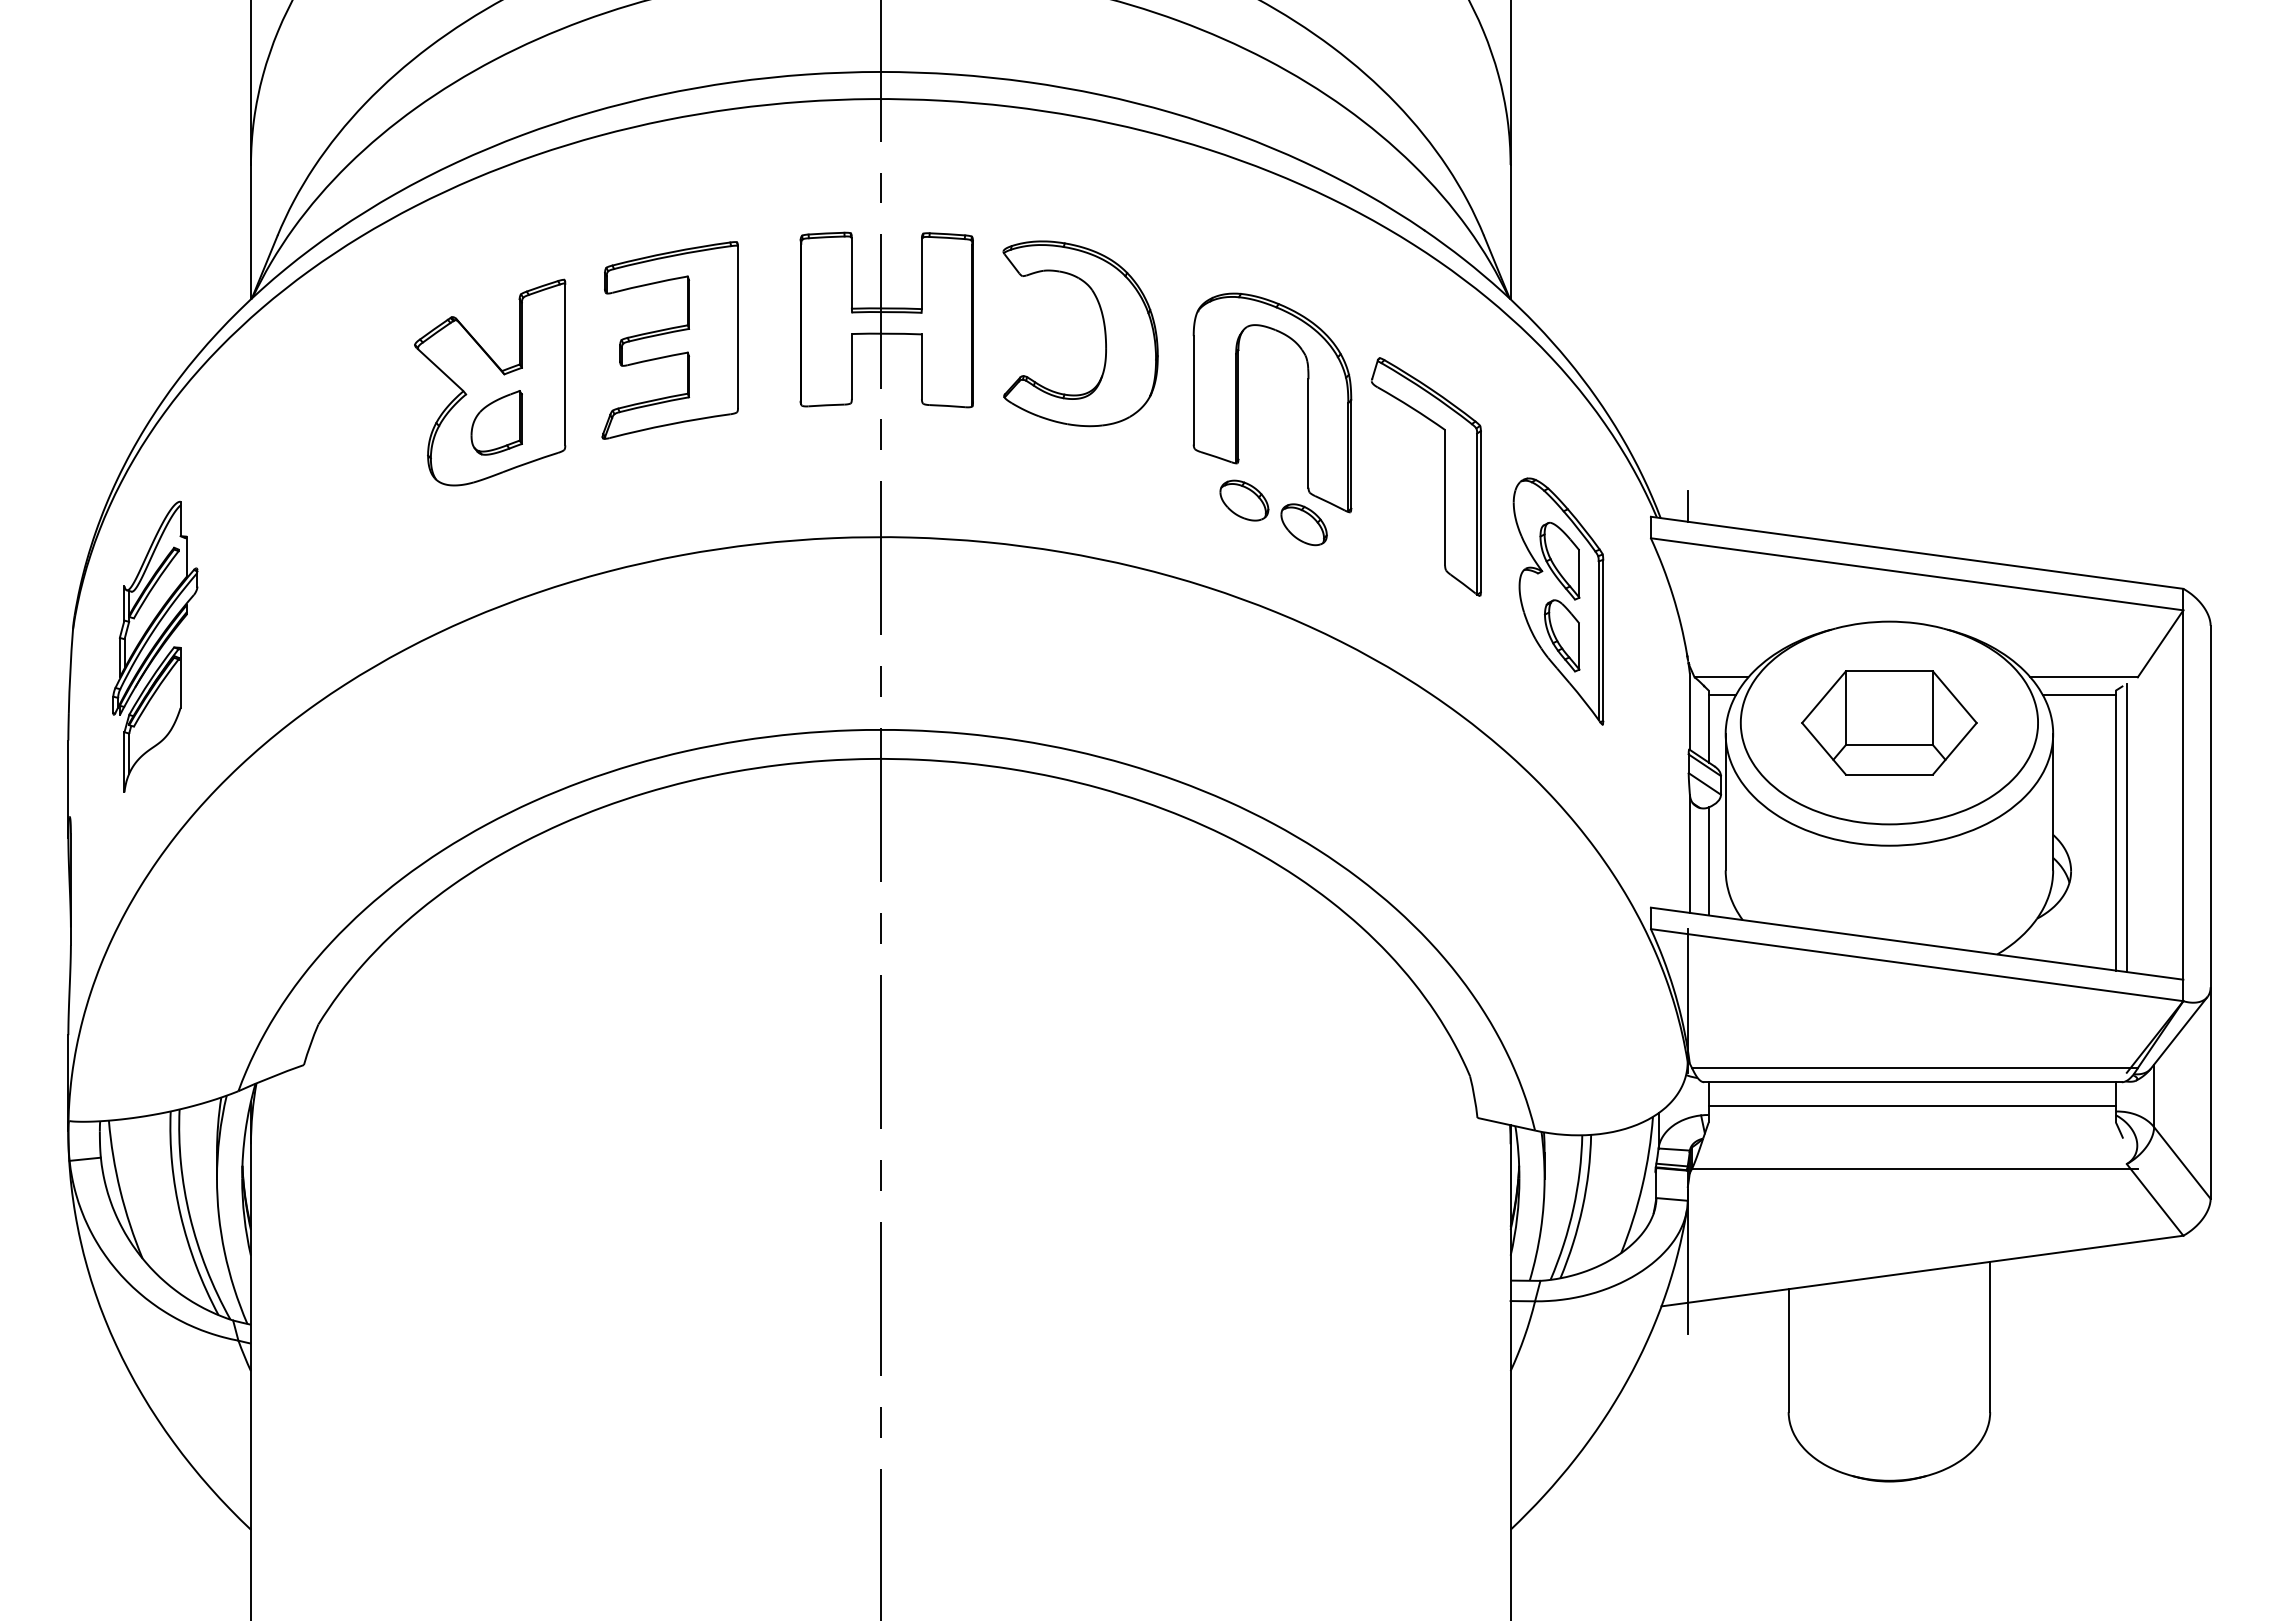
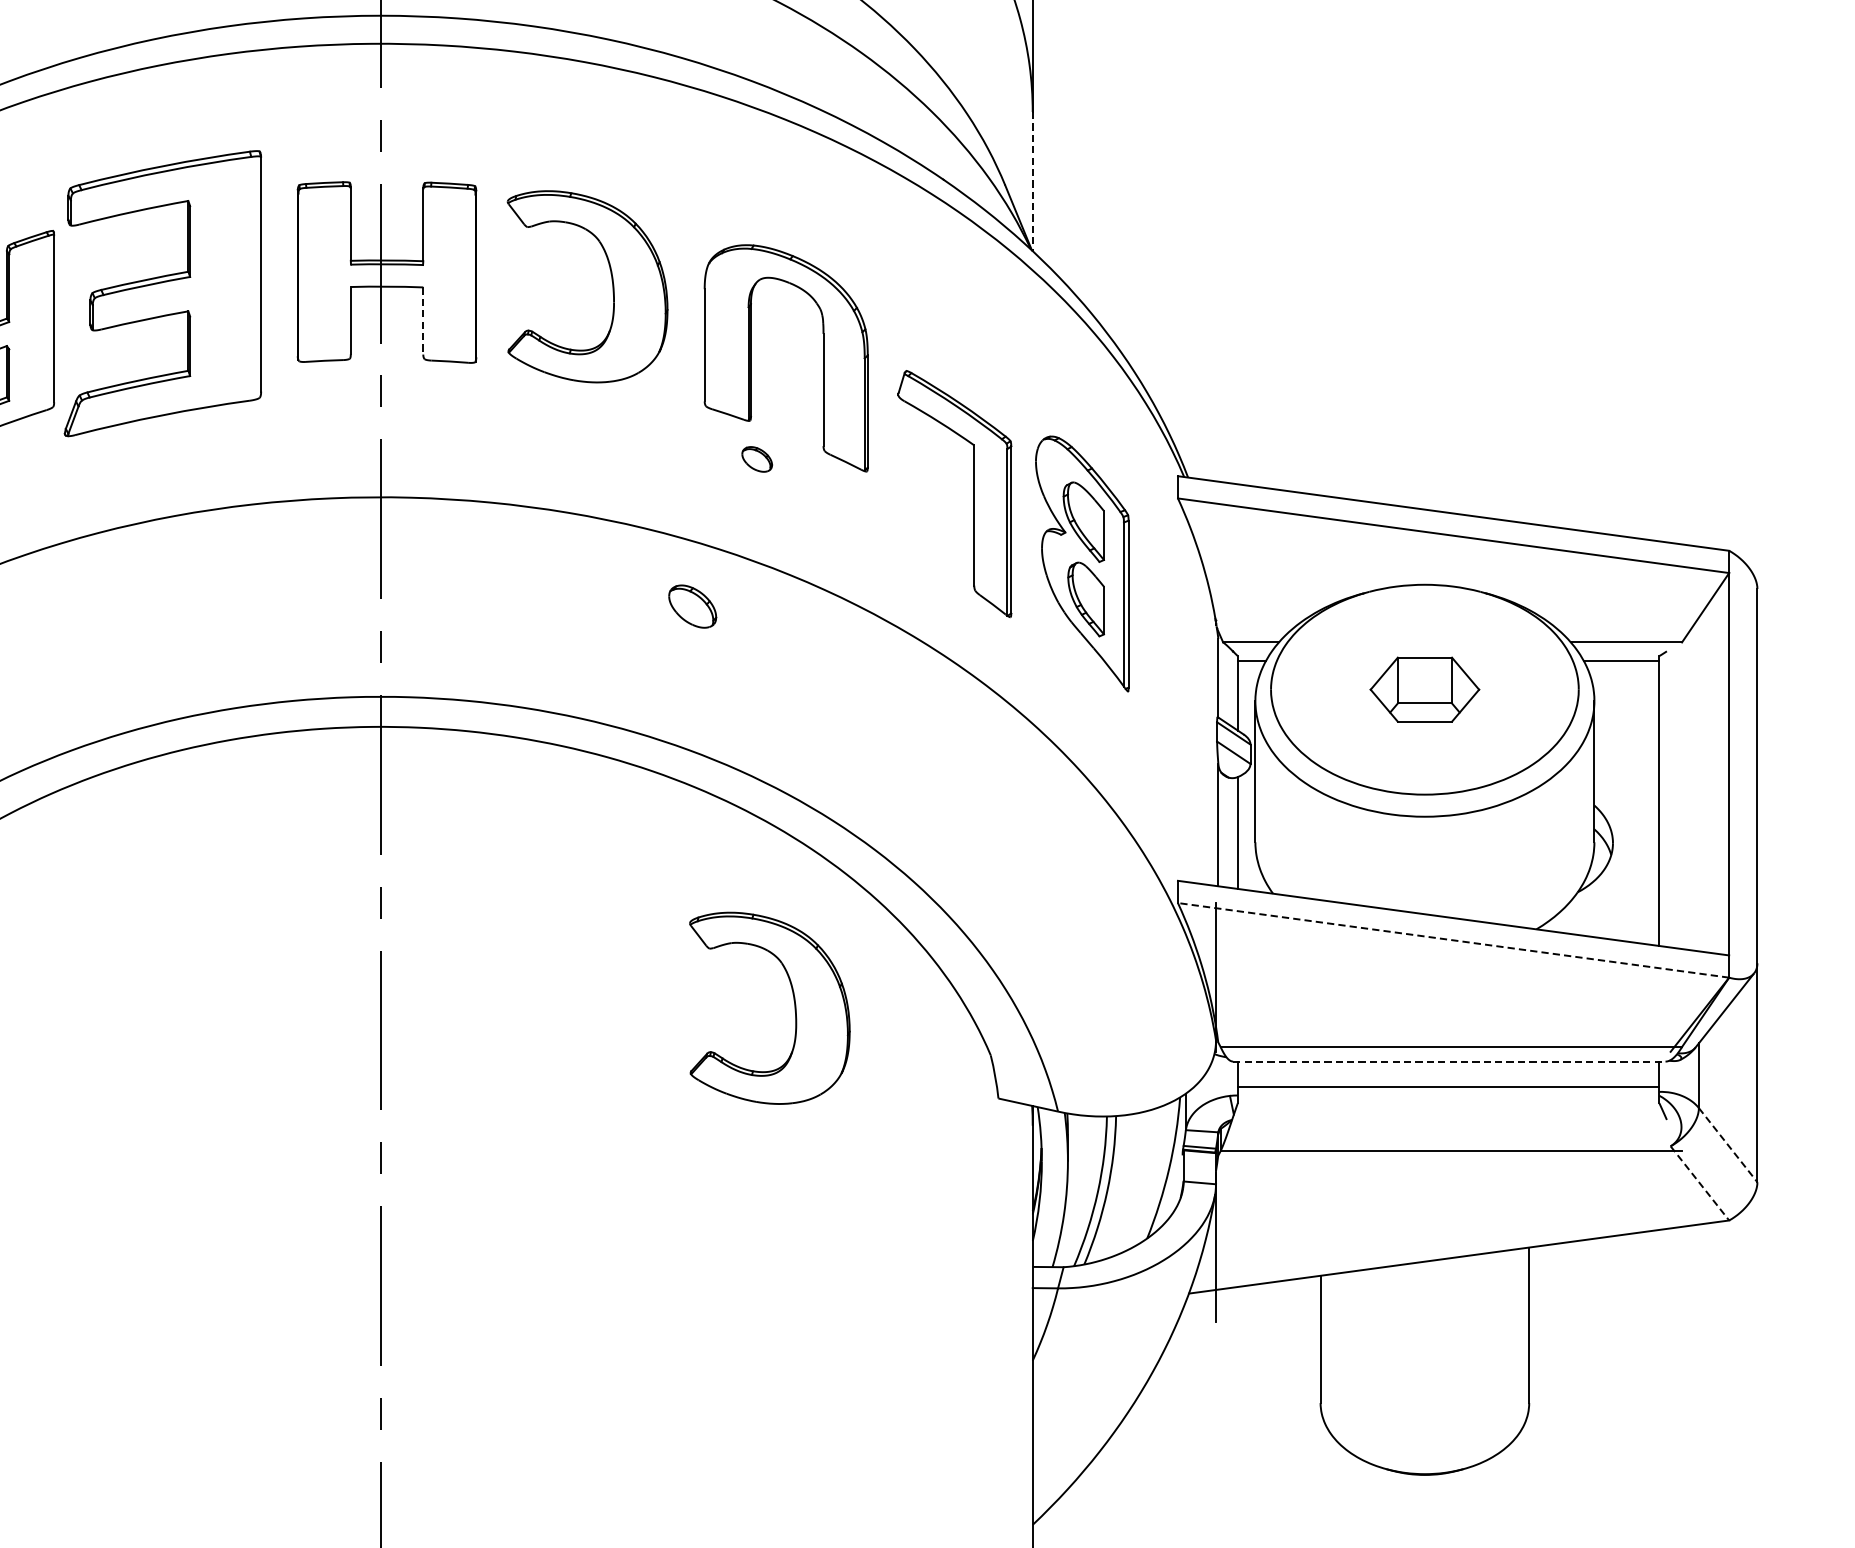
line: (1510, 232) -> (1032, 181), solid -> dashed
part: (669, 340) -> (162, 293), size x1.4
line: (921, 367) -> (422, 321), solid -> dashed
part: (1444, 476) -> (973, 493), moved
part: (1244, 500) -> (757, 459), size x0.6
line: (1687, 506) -> (1215, 465), removed
part: (1303, 524) -> (692, 606), moved
part: (1889, 722) -> (1424, 689), size x0.6
line: (2126, 827) -> (1670, 797), removed
line: (1917, 965) -> (1453, 940), solid -> dashed
part: (1280, 1030) -> (794, 1008), added
line: (1913, 1082) -> (1449, 1061), solid -> dashed
line: (2182, 1162) -> (1728, 1144), solid -> dashed
line: (2155, 1199) -> (1700, 1182), solid -> dashed

